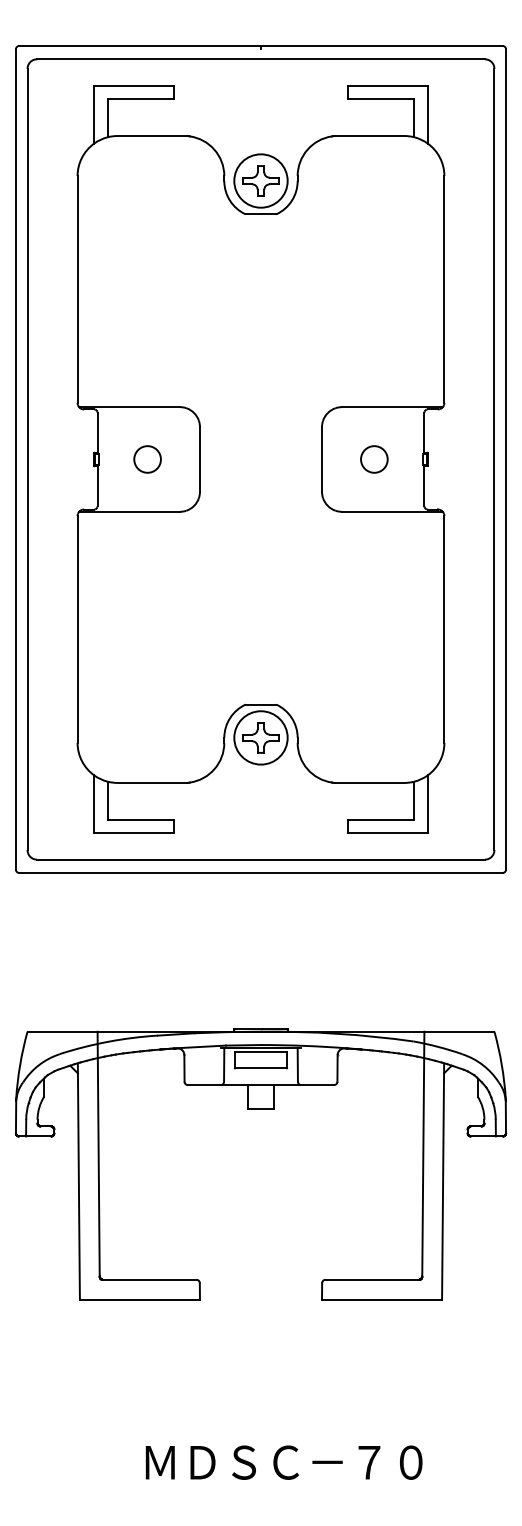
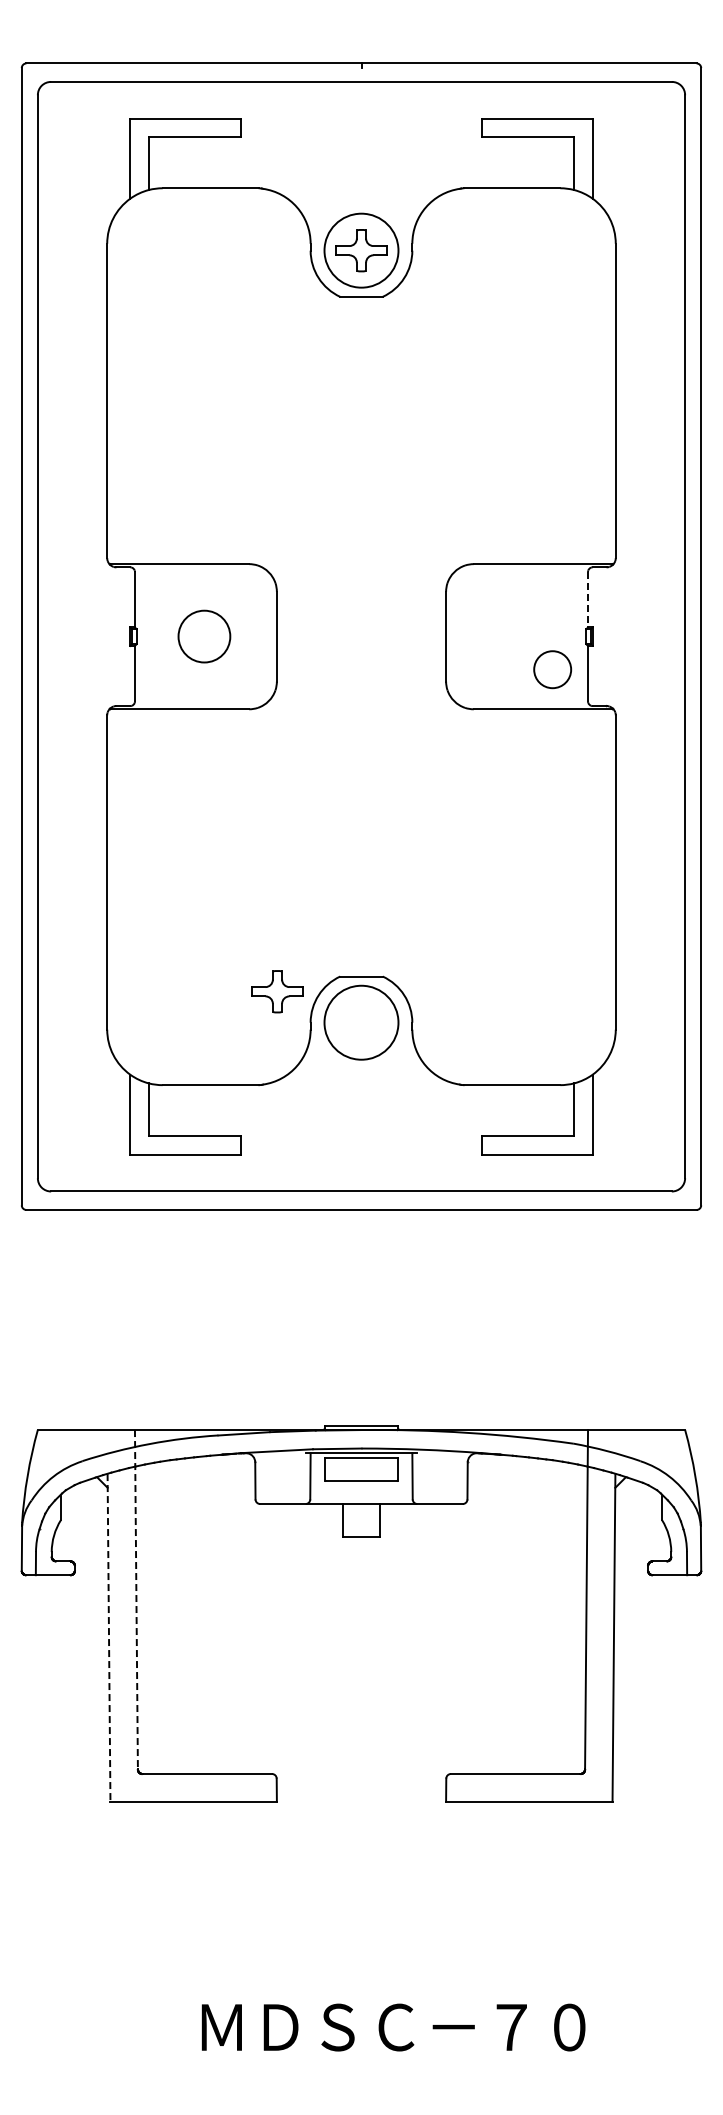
line: (424, 432) -> (588, 599), solid -> dashed
circle: (147, 459) -> (203, 636), size x1.4
circle: (374, 459) -> (552, 669), moved
part: (261, 737) -> (277, 991), moved
line: (98, 1153) -> (136, 1599), solid -> dashed
line: (79, 1181) -> (109, 1637), solid -> dashed

